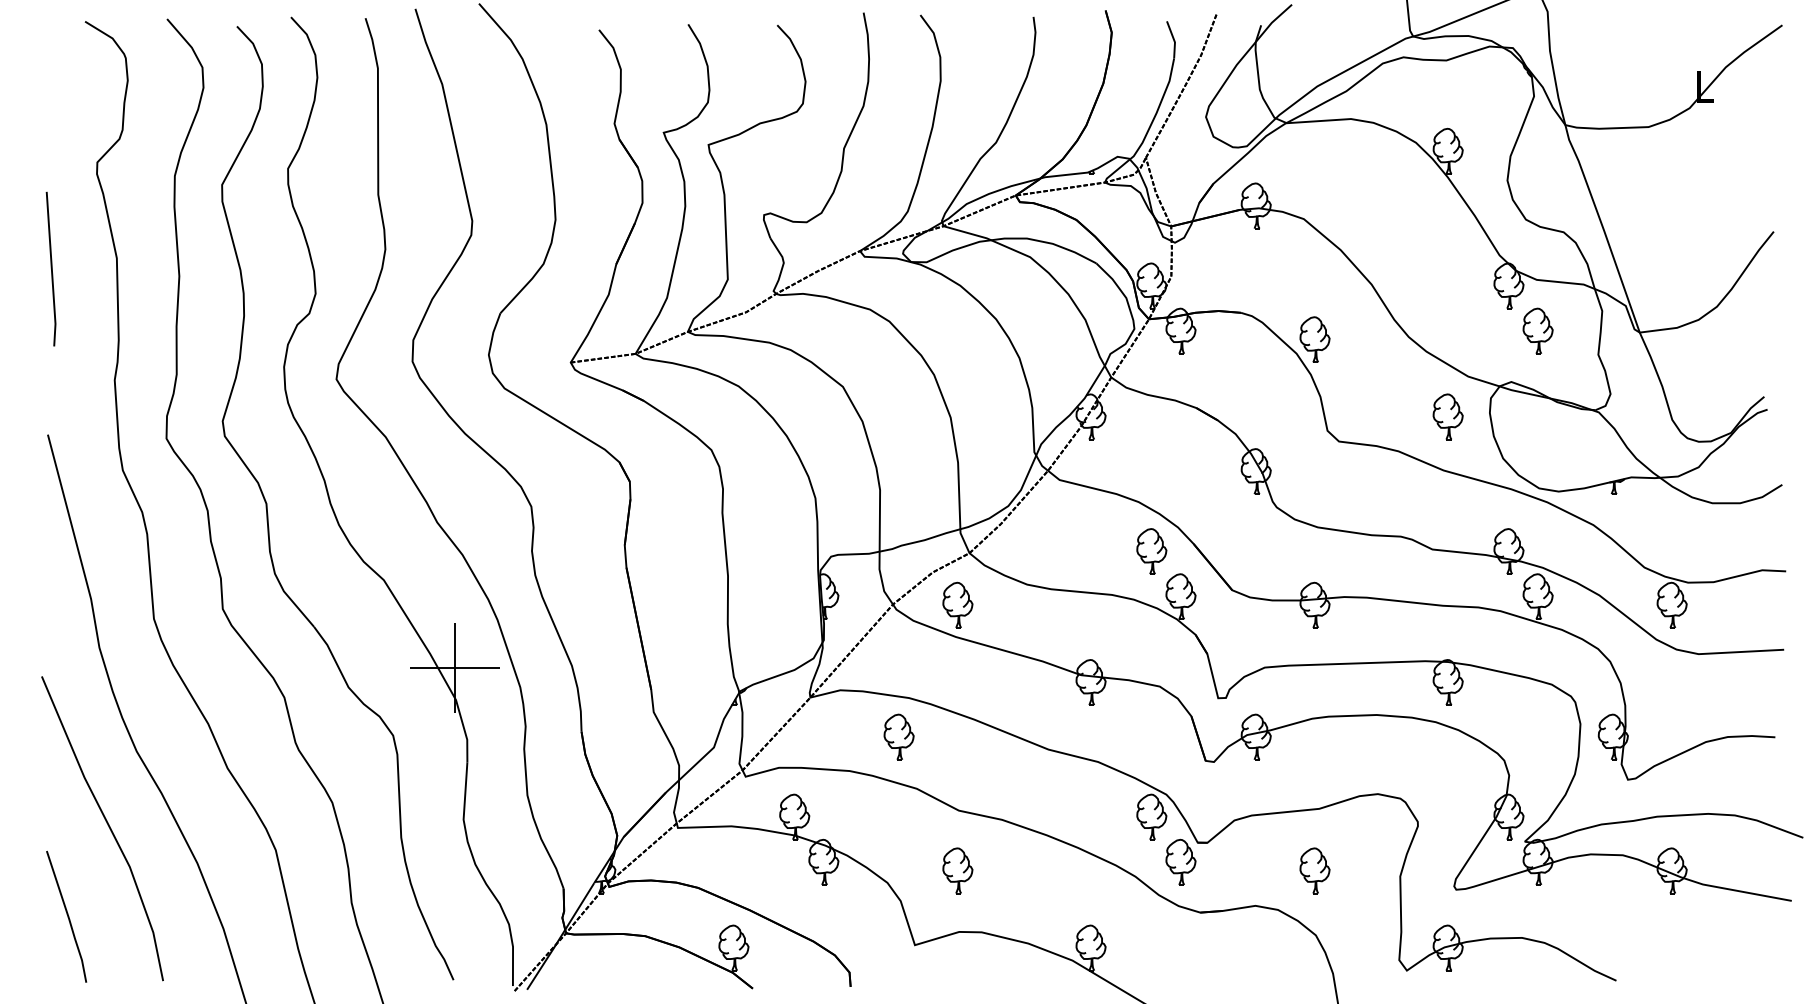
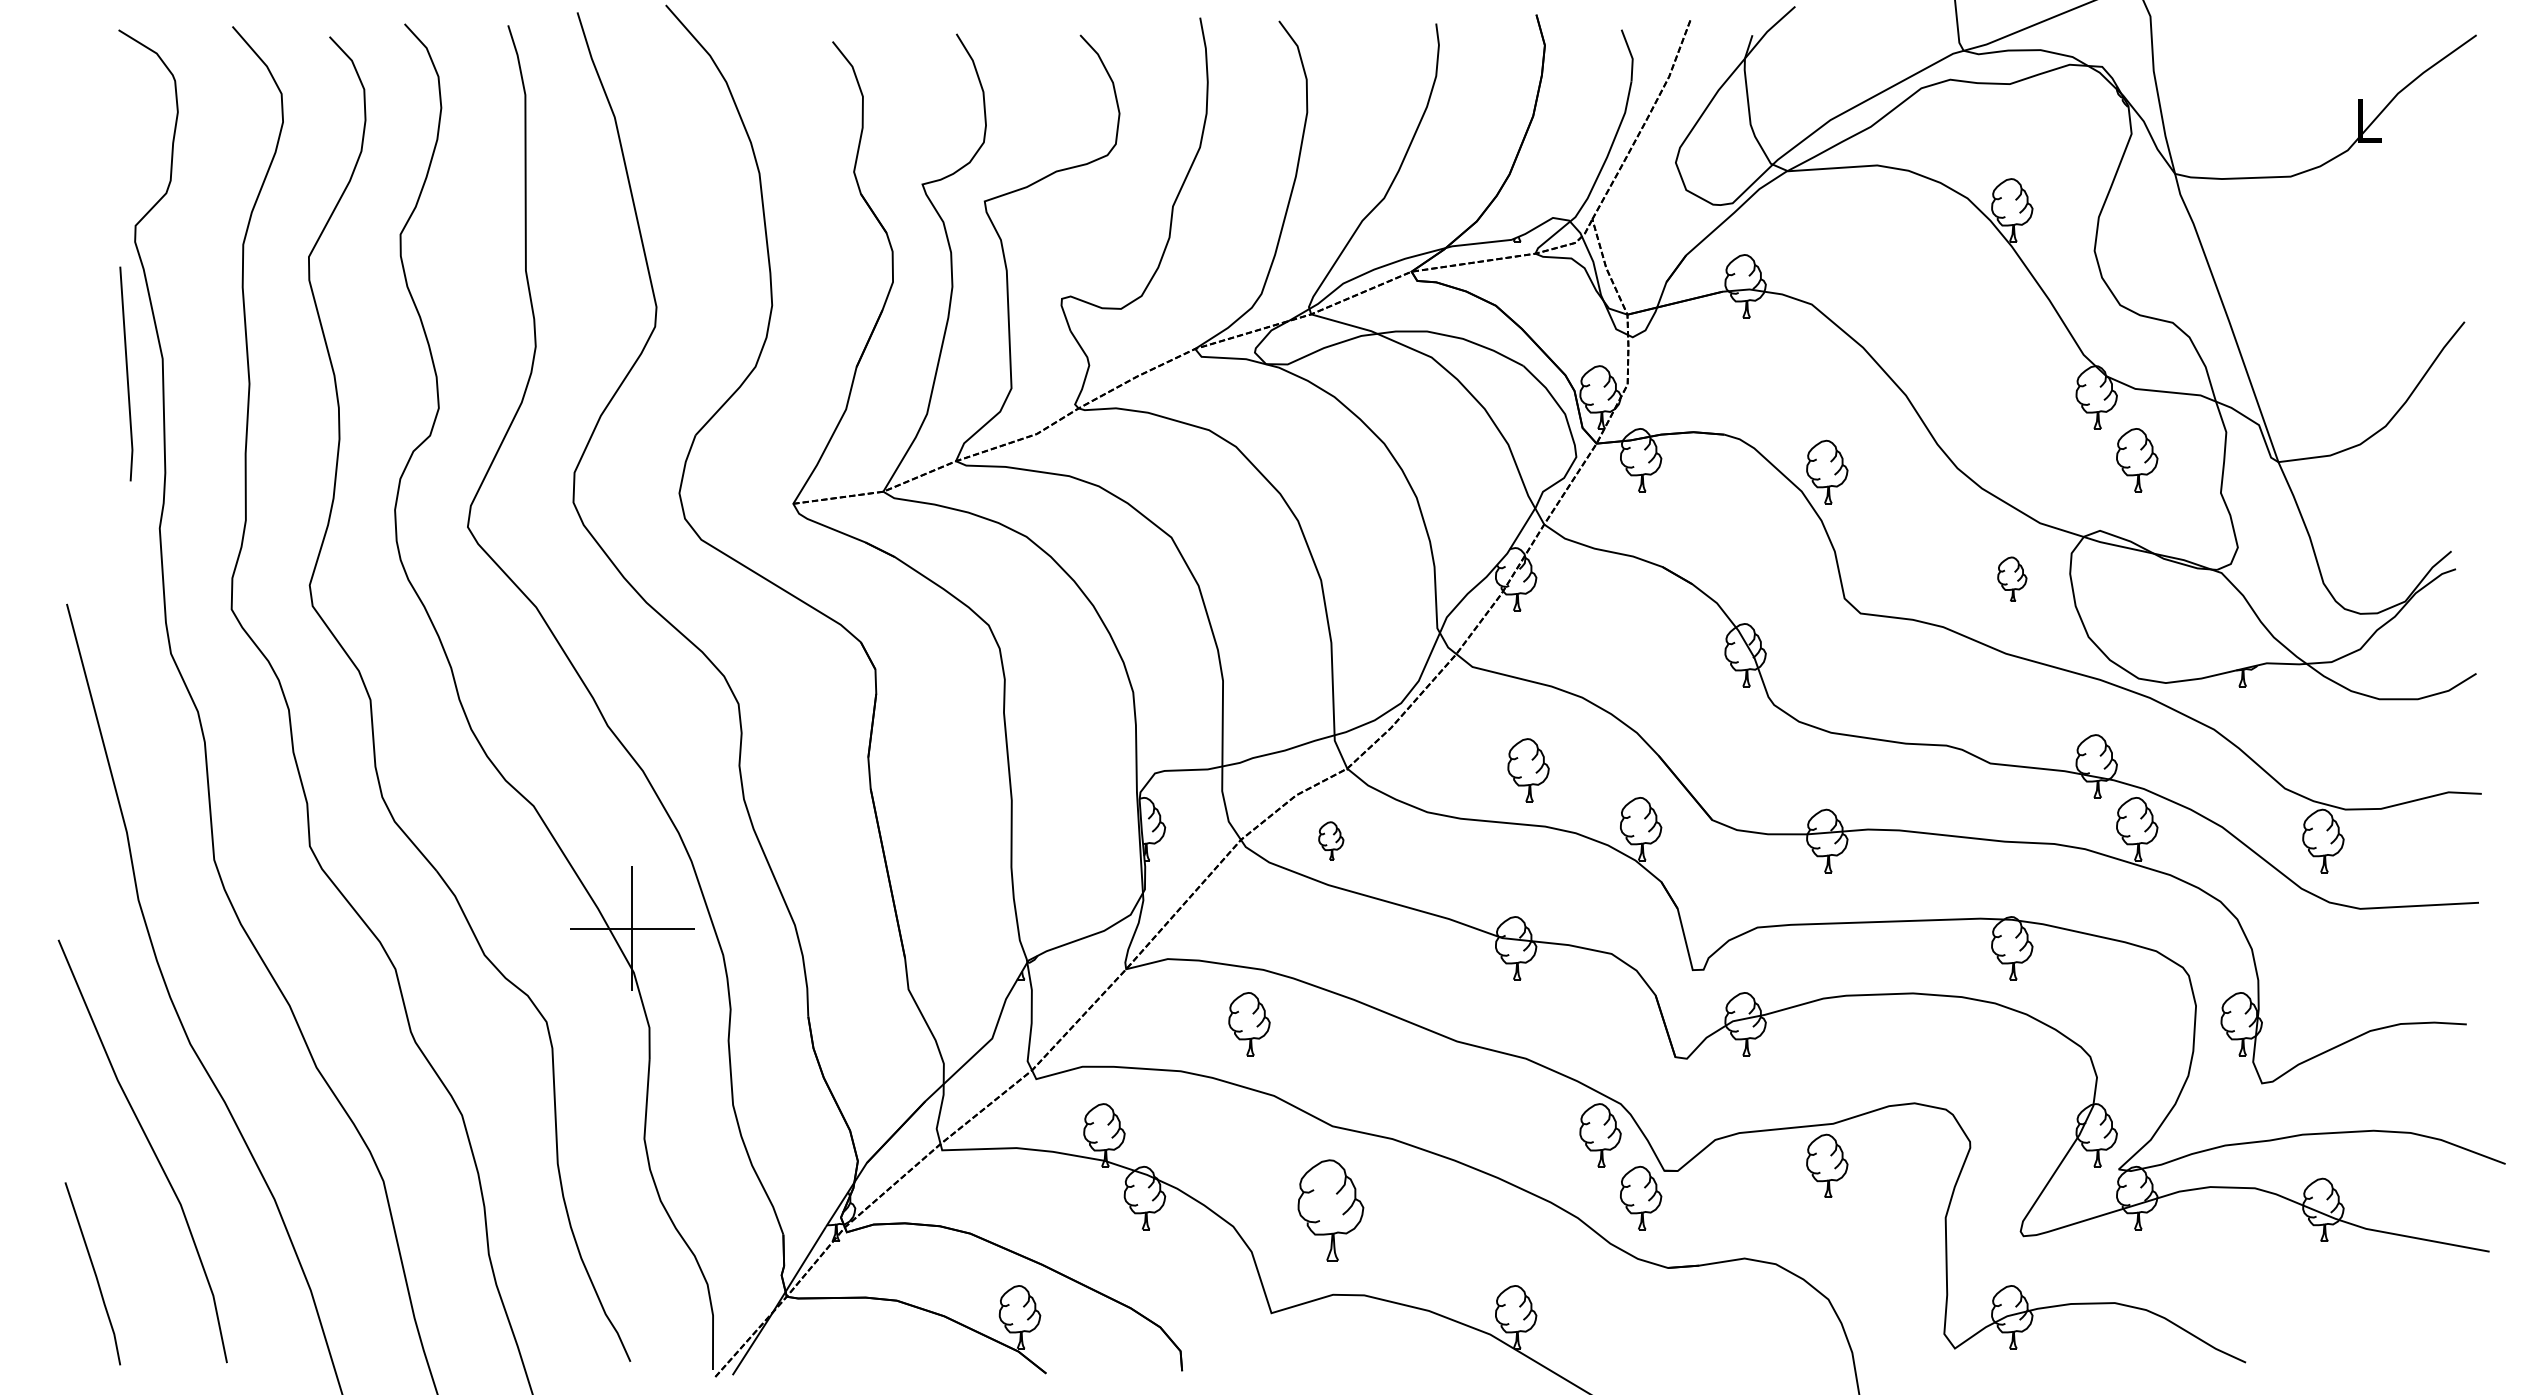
line: (51, 268) -> (126, 373), moved
part: (1448, 417) -> (2012, 579), size x0.7
part: (1151, 551) -> (1528, 770), moved
part: (958, 604) -> (1331, 840), size x0.6
part: (958, 870) -> (1331, 1209), size x1.6
part: (1315, 870) -> (1827, 1165), moved

